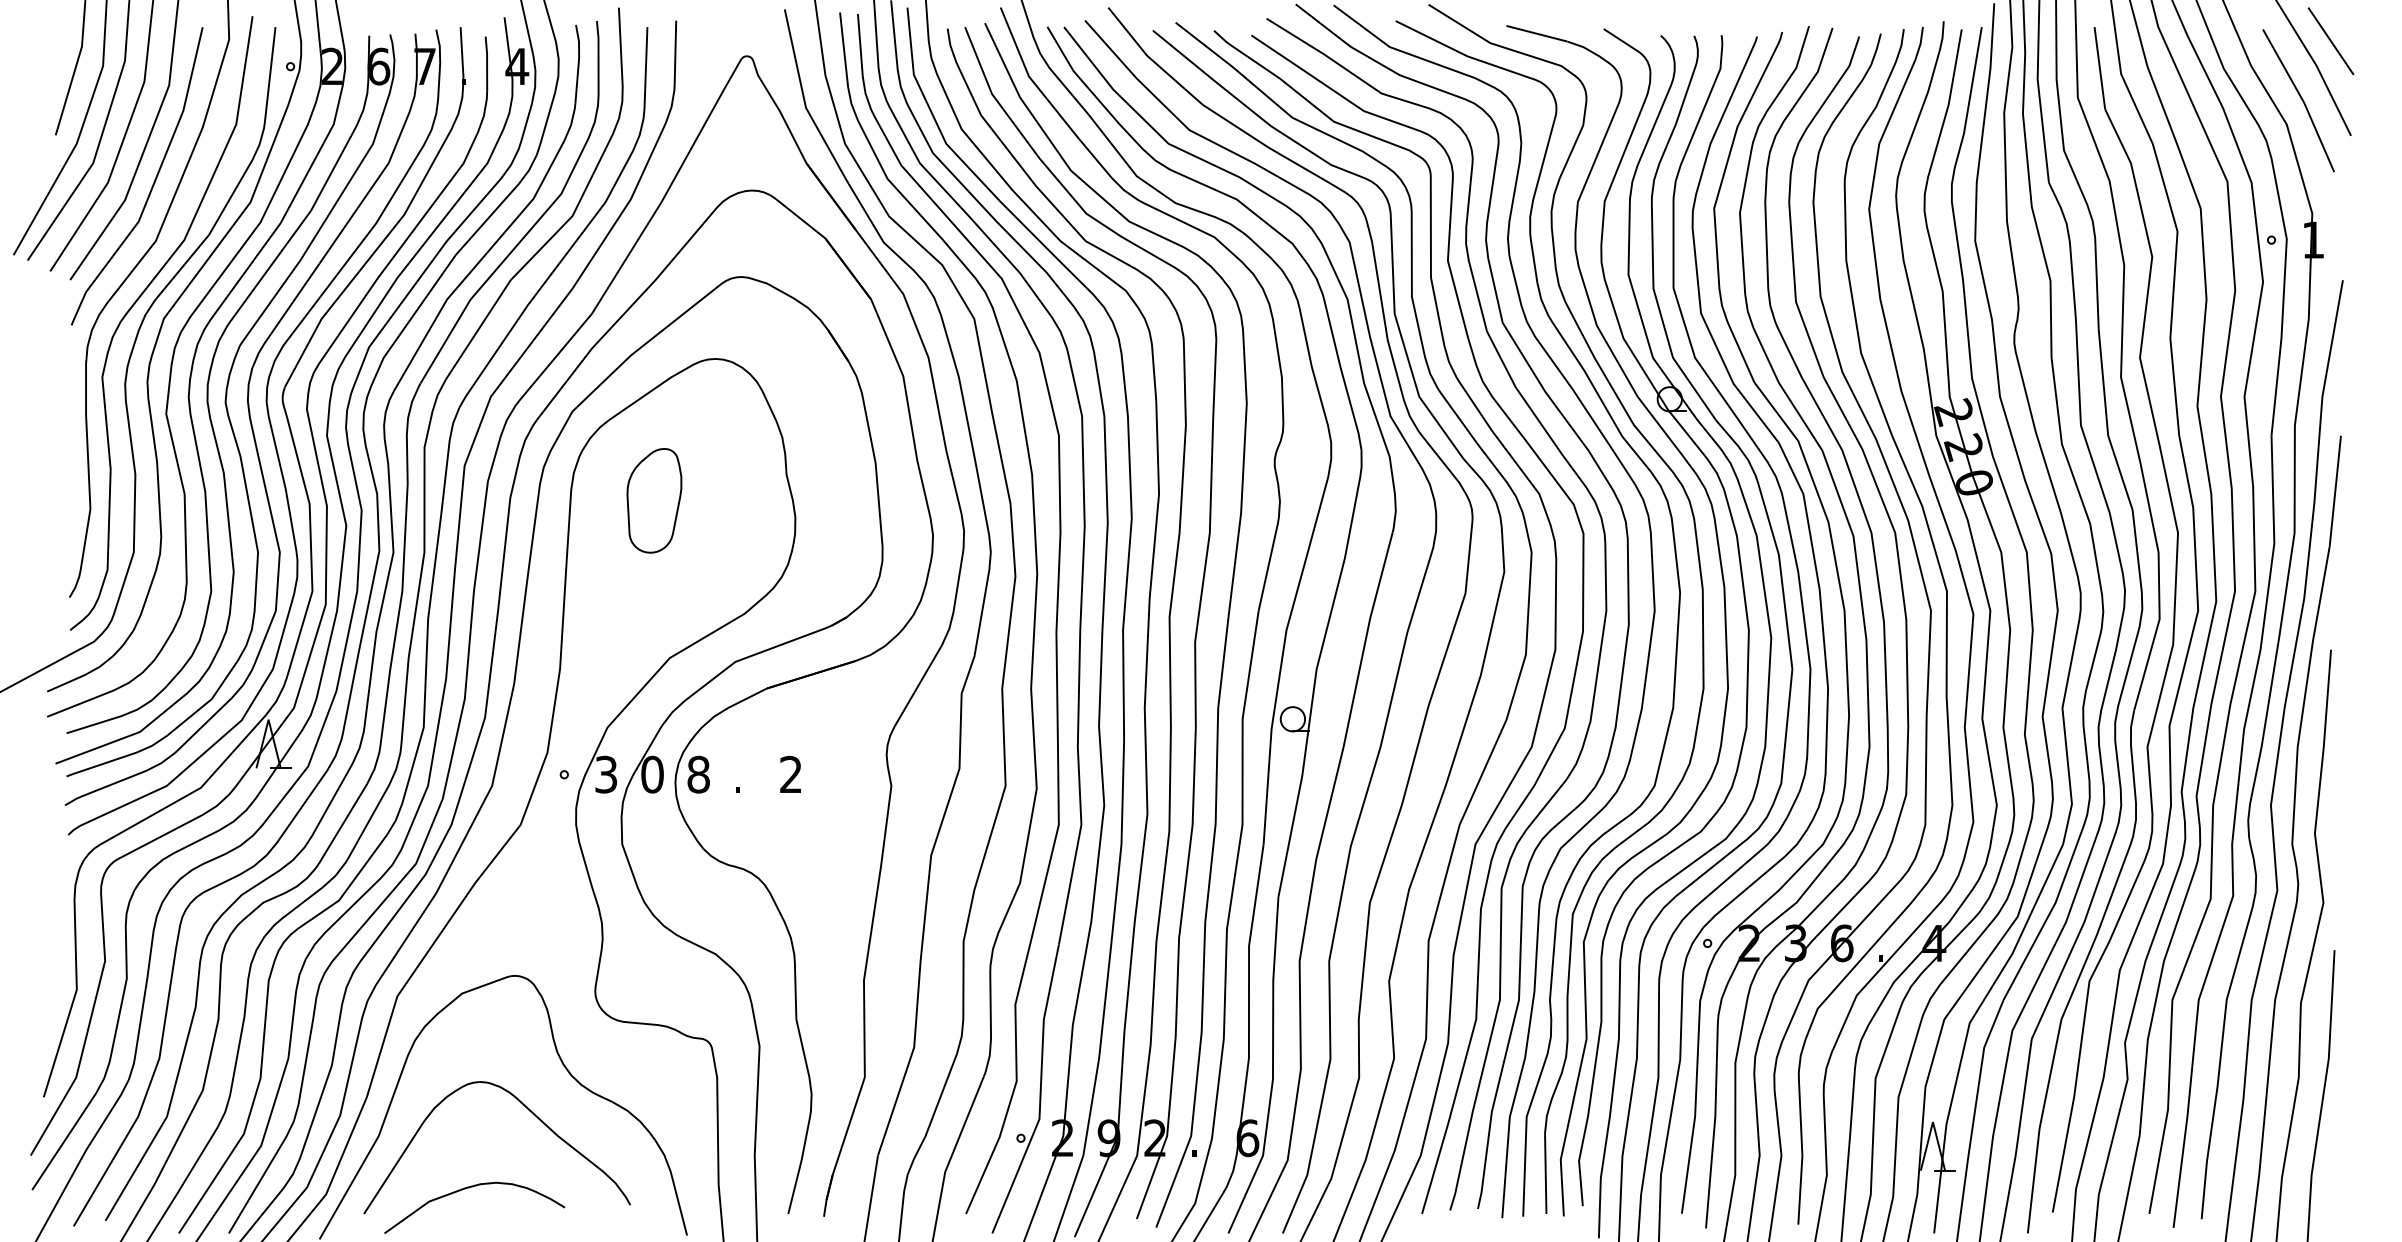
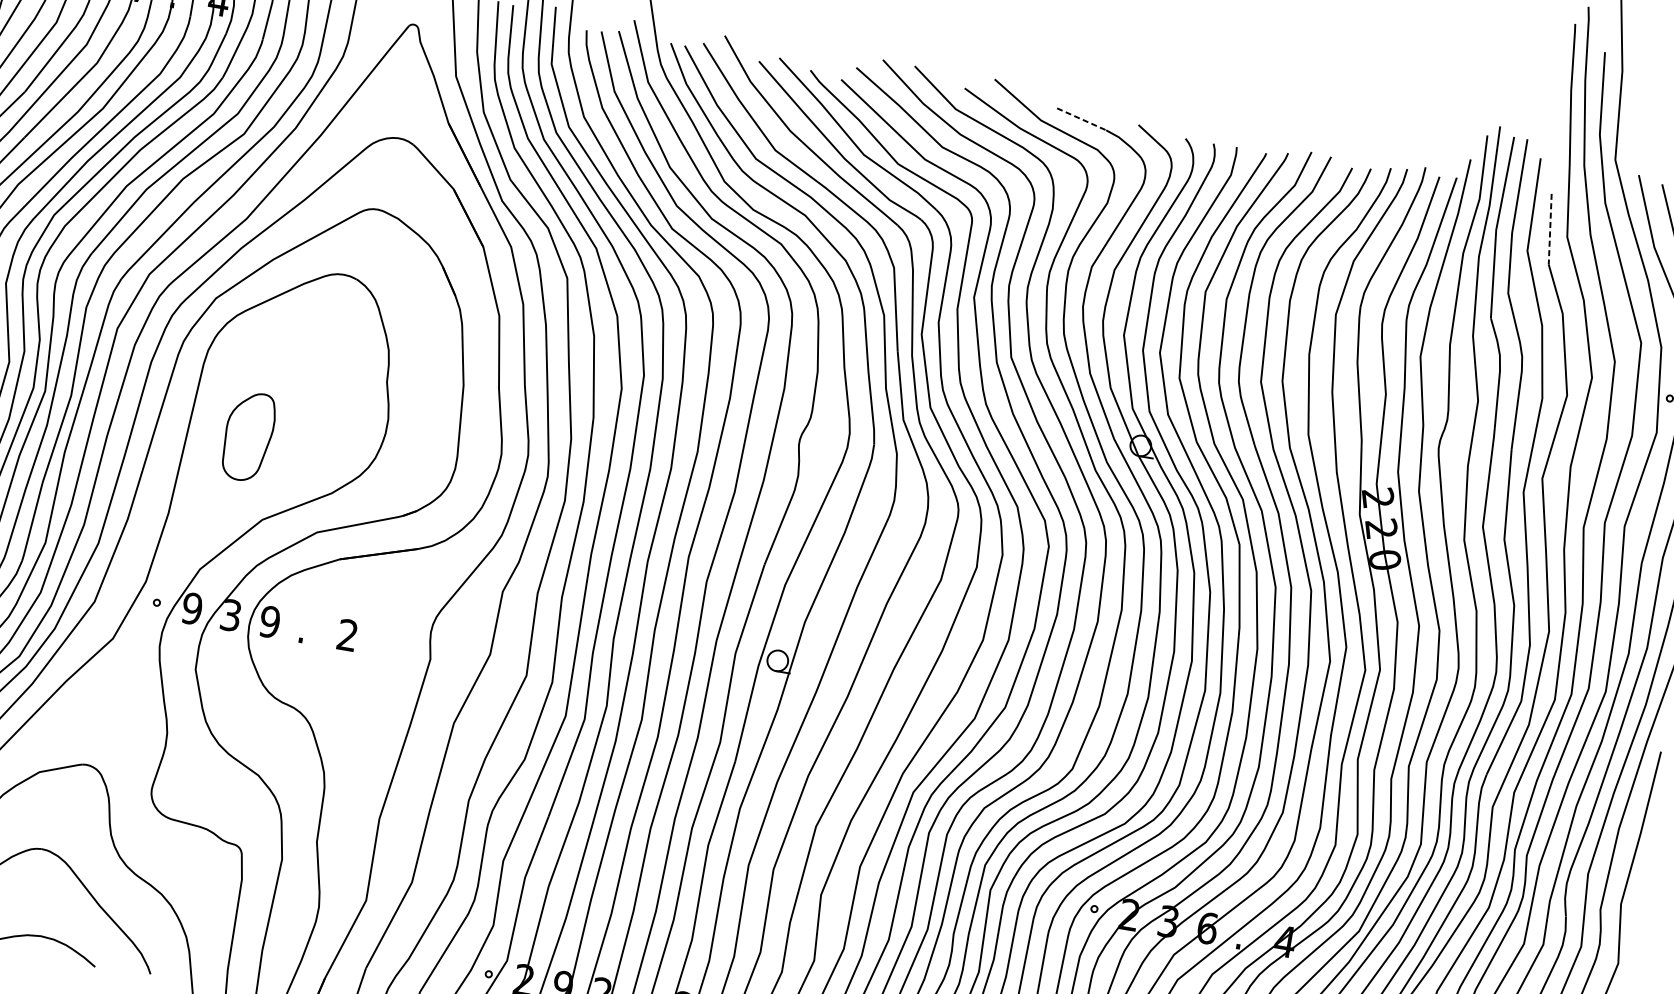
line: (1537, 33) -> (1082, 119), solid -> dashed
line: (2099, 68) -> (1549, 229), solid -> dashed
part: (654, 500) -> (248, 436), moved
text: (606, 774) -> (192, 608), 3 -> 9
text: (652, 774) -> (231, 615), 0 -> 3
text: (698, 774) -> (269, 621), 8 -> 9

